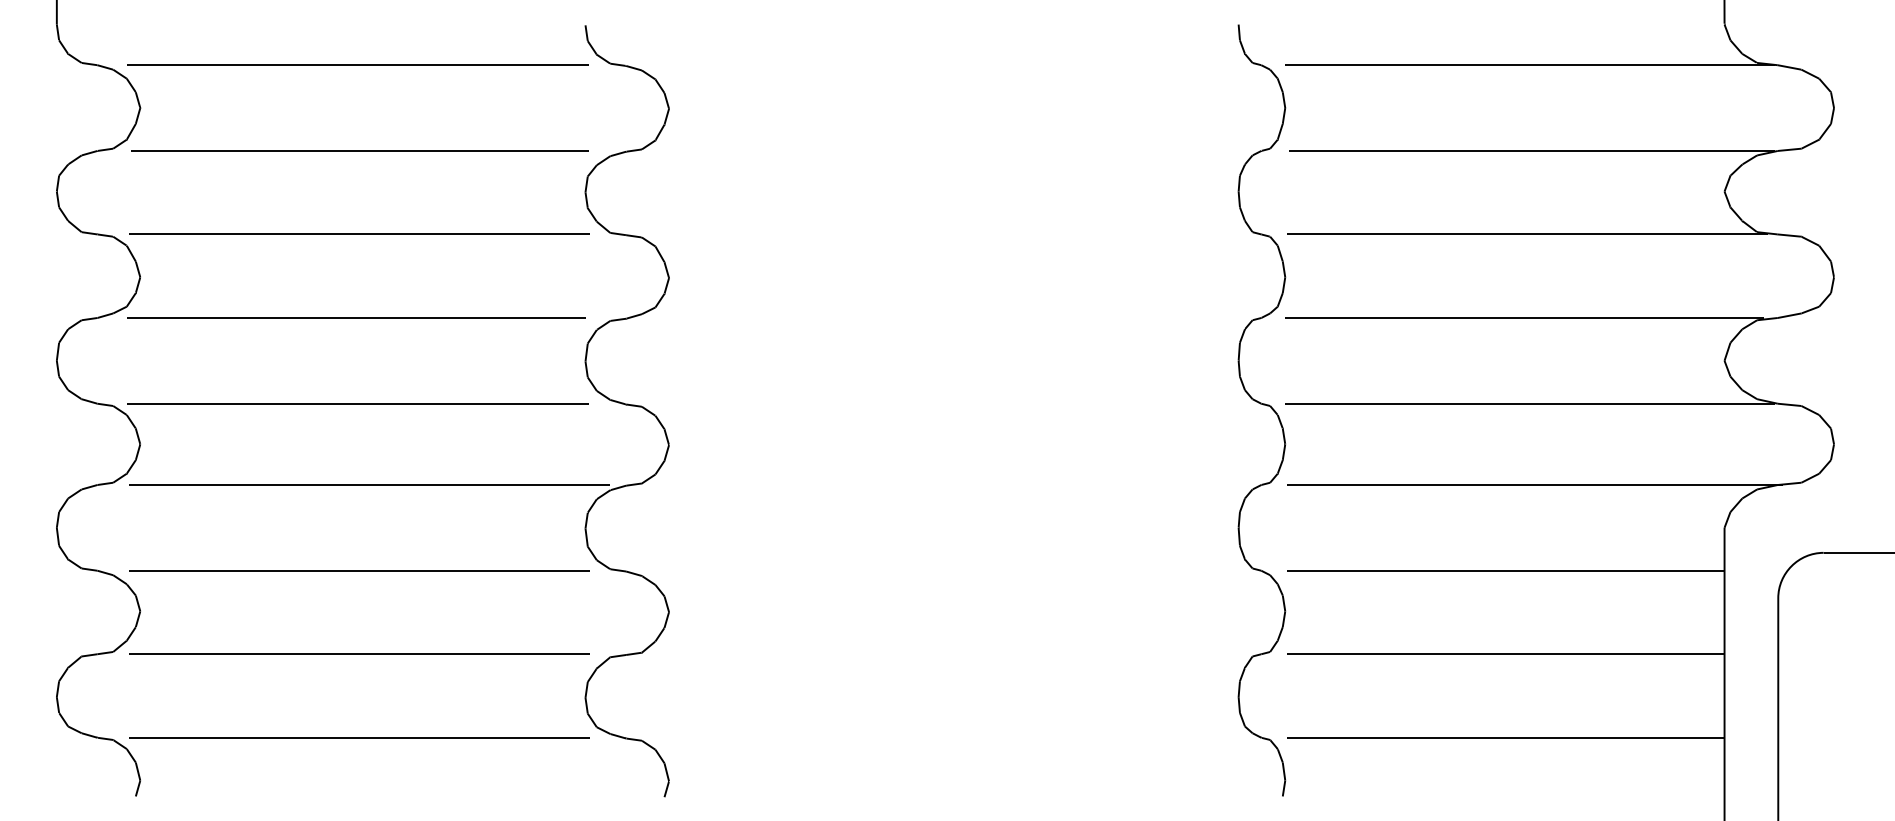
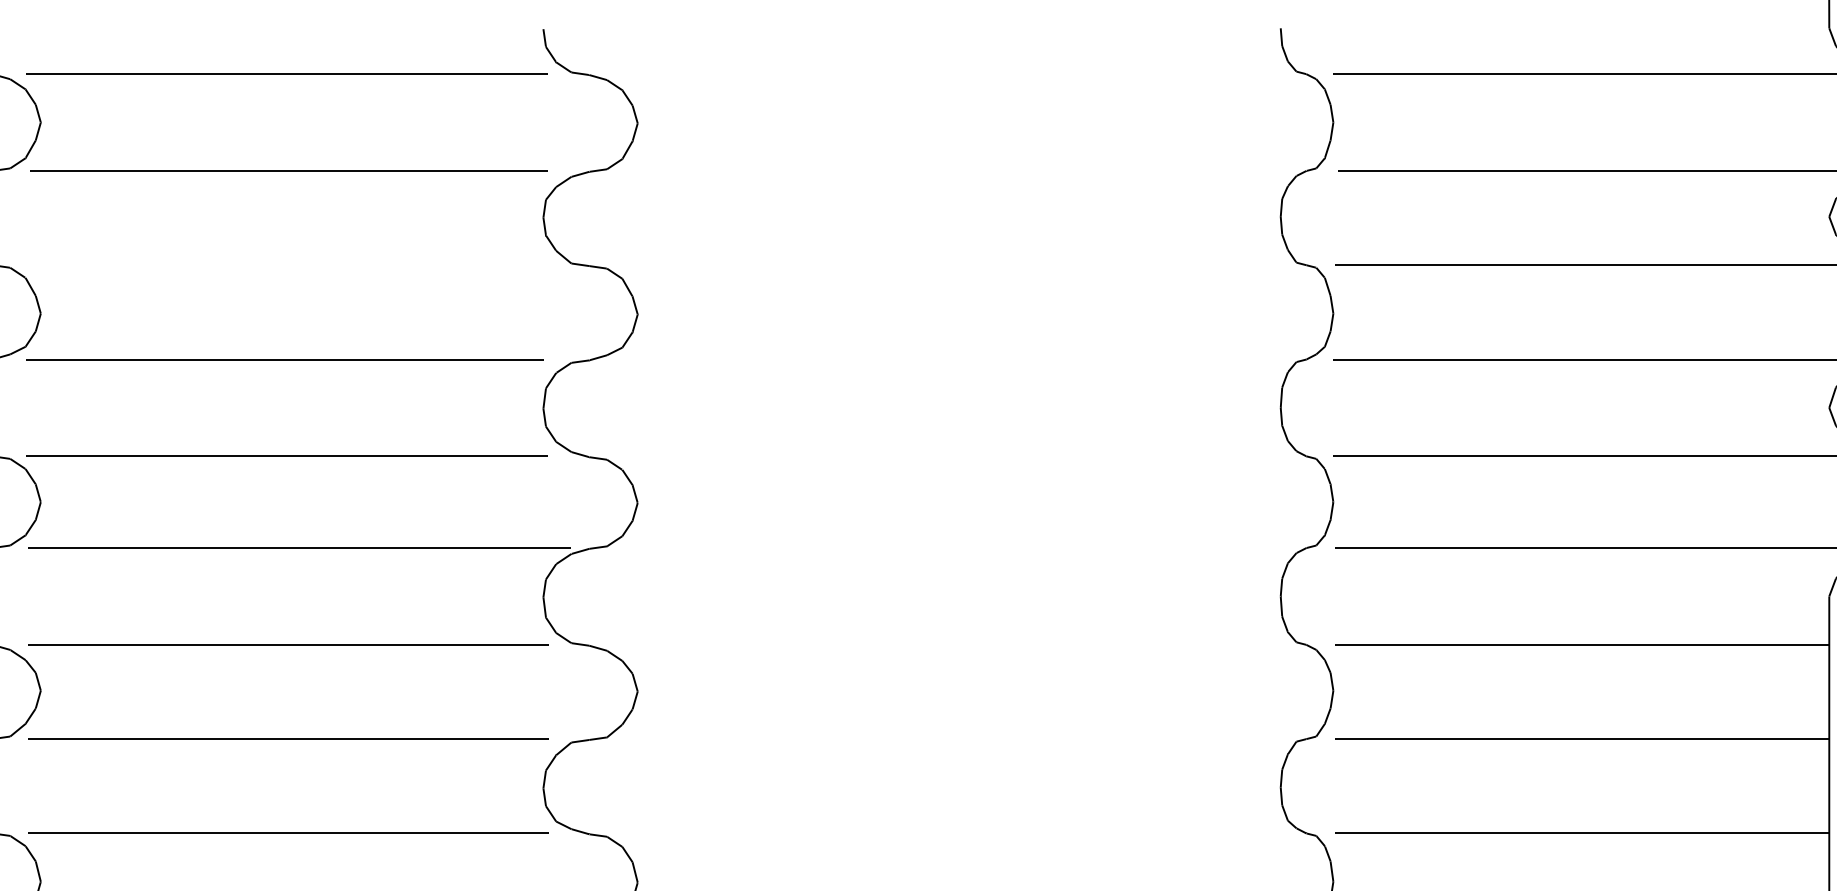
line: (359, 233) -> (288, 264), removed

